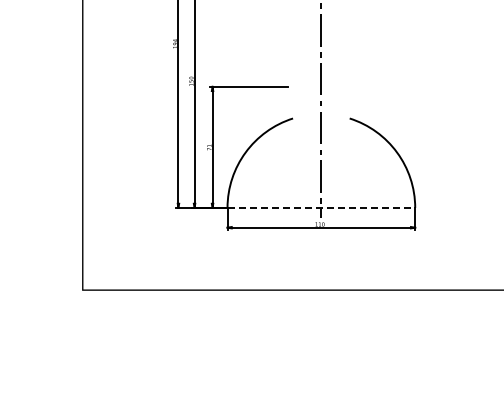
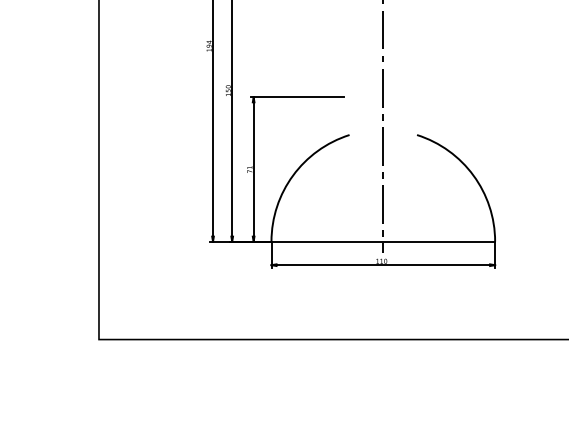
line: (321, 207) -> (383, 241), dashed -> solid

